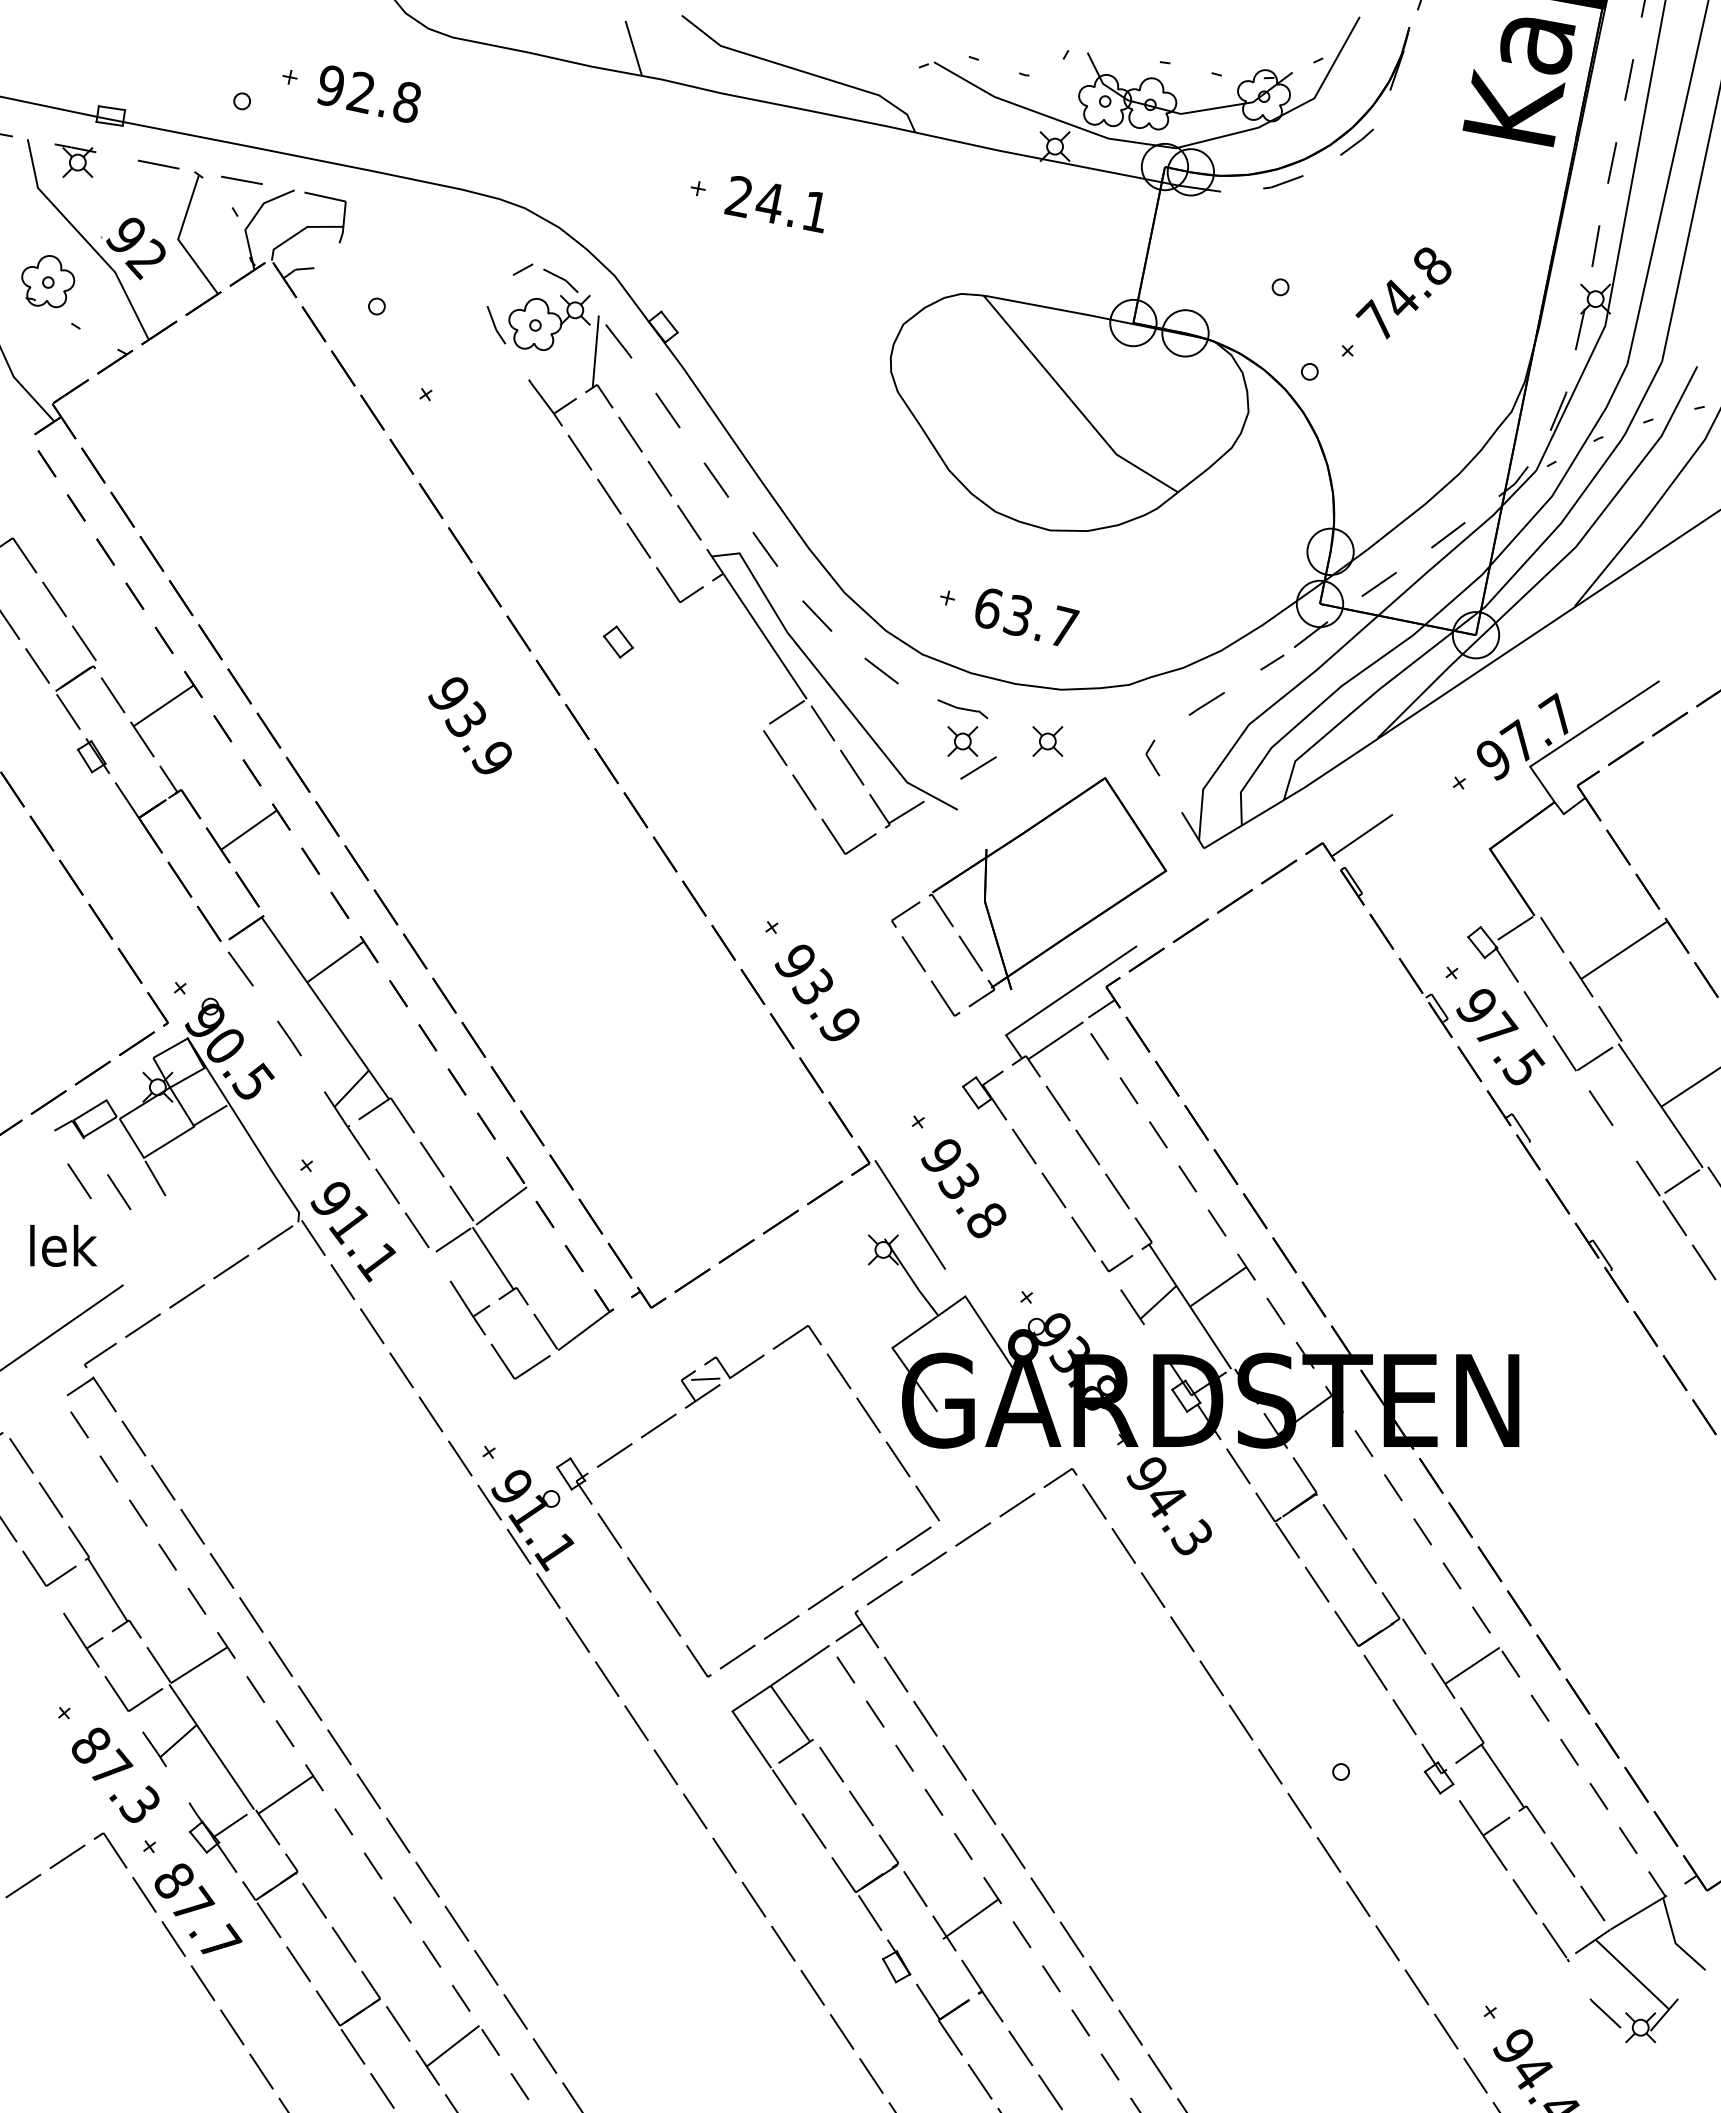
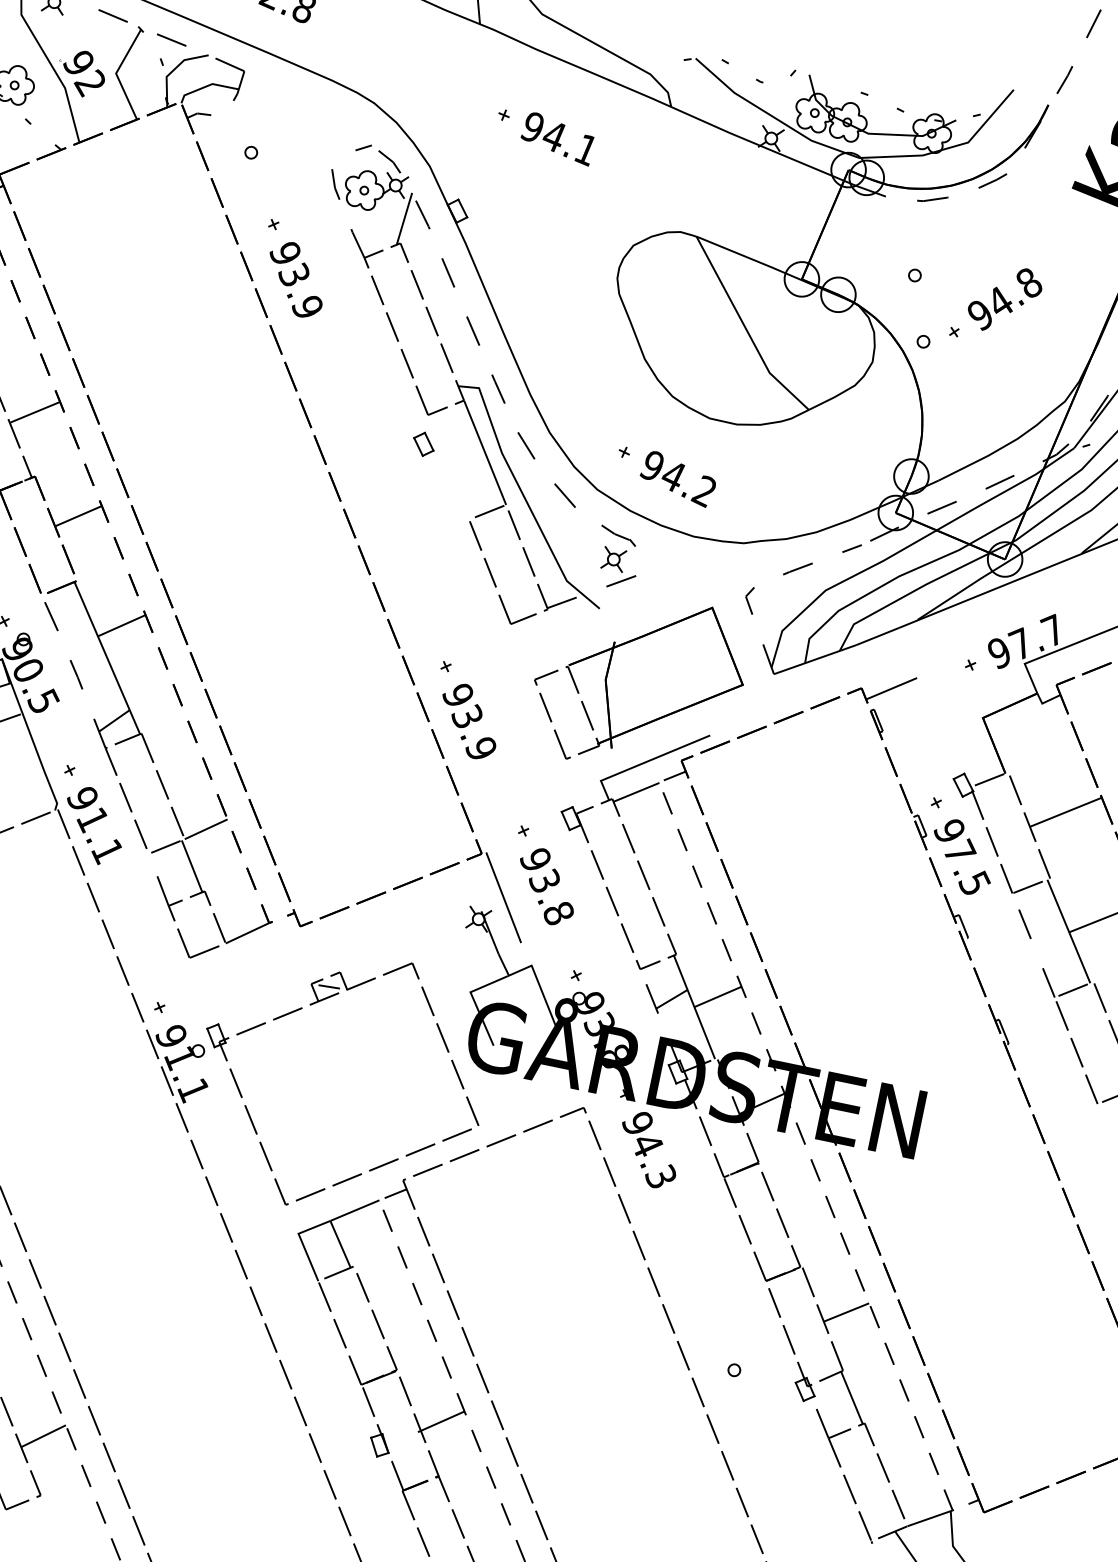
text: (738, 197) -> (532, 127), 24.1 -> 94.1
text: (1374, 320) -> (978, 314), 74.8 -> 94.8
text: (1026, 618) -> (678, 479), 63.7 -> 94.2
part: (617, 641) -> (423, 443), moved
text: (469, 725) -> (295, 279), moved
part: (1047, 741) -> (675, 572), removed

